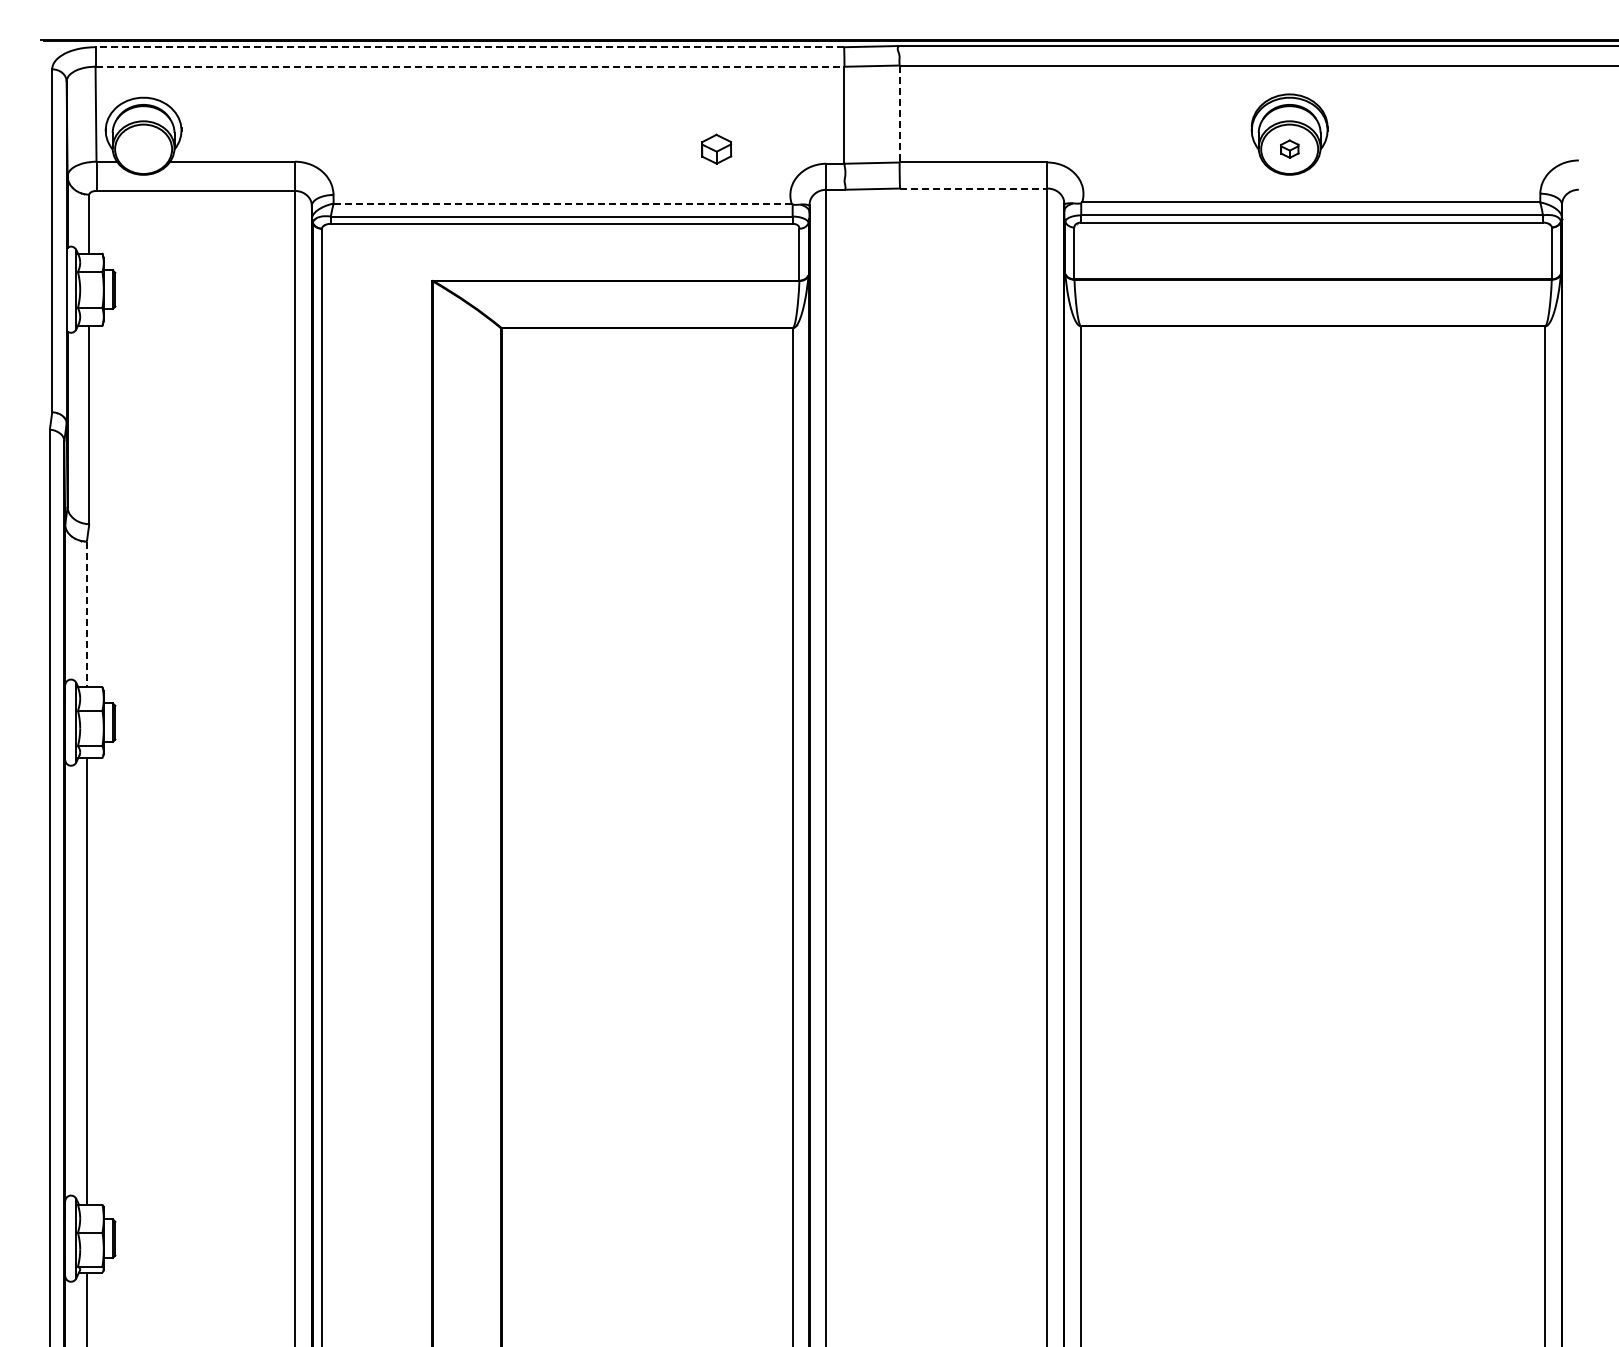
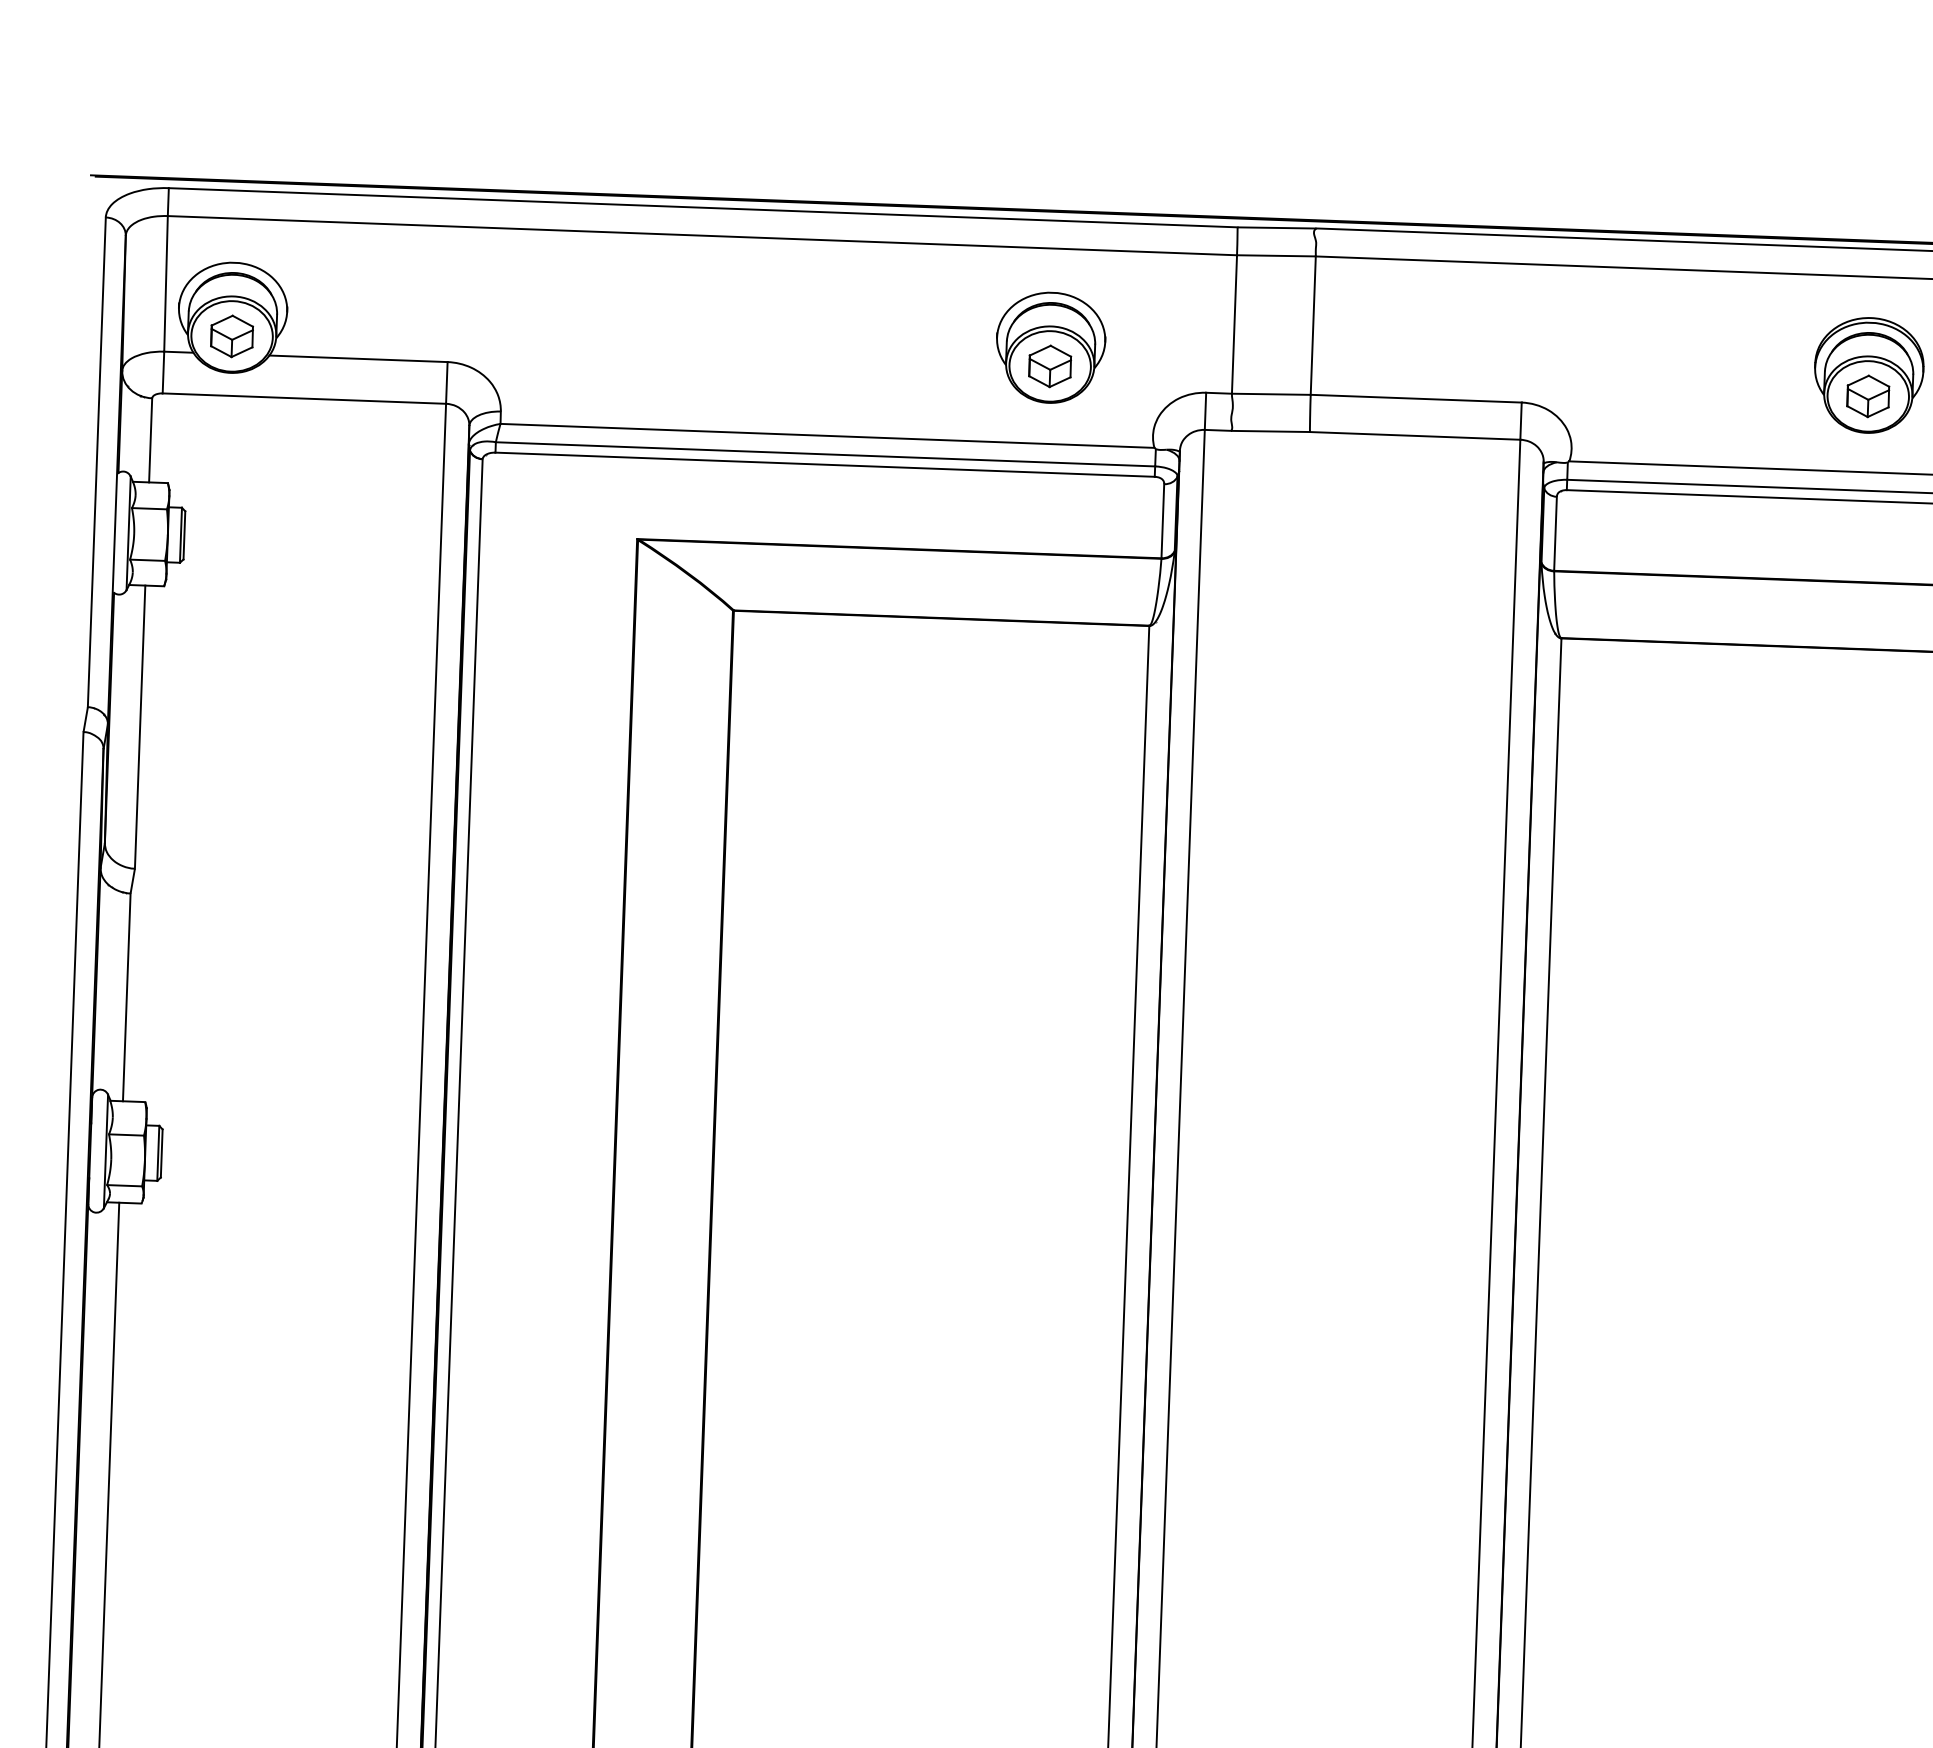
line: (469, 47) -> (702, 208), dashed -> solid
line: (470, 66) -> (703, 235), dashed -> solid
line: (899, 114) -> (1313, 326), dashed -> solid
part: (716, 135) -> (1050, 346), added
part: (143, 148) -> (231, 335), added
part: (1289, 148) -> (1868, 395), size x1.67
line: (973, 188) -> (1414, 435), dashed -> solid
line: (562, 203) -> (827, 435), dashed -> solid
line: (86, 614) -> (126, 997), dashed -> solid

